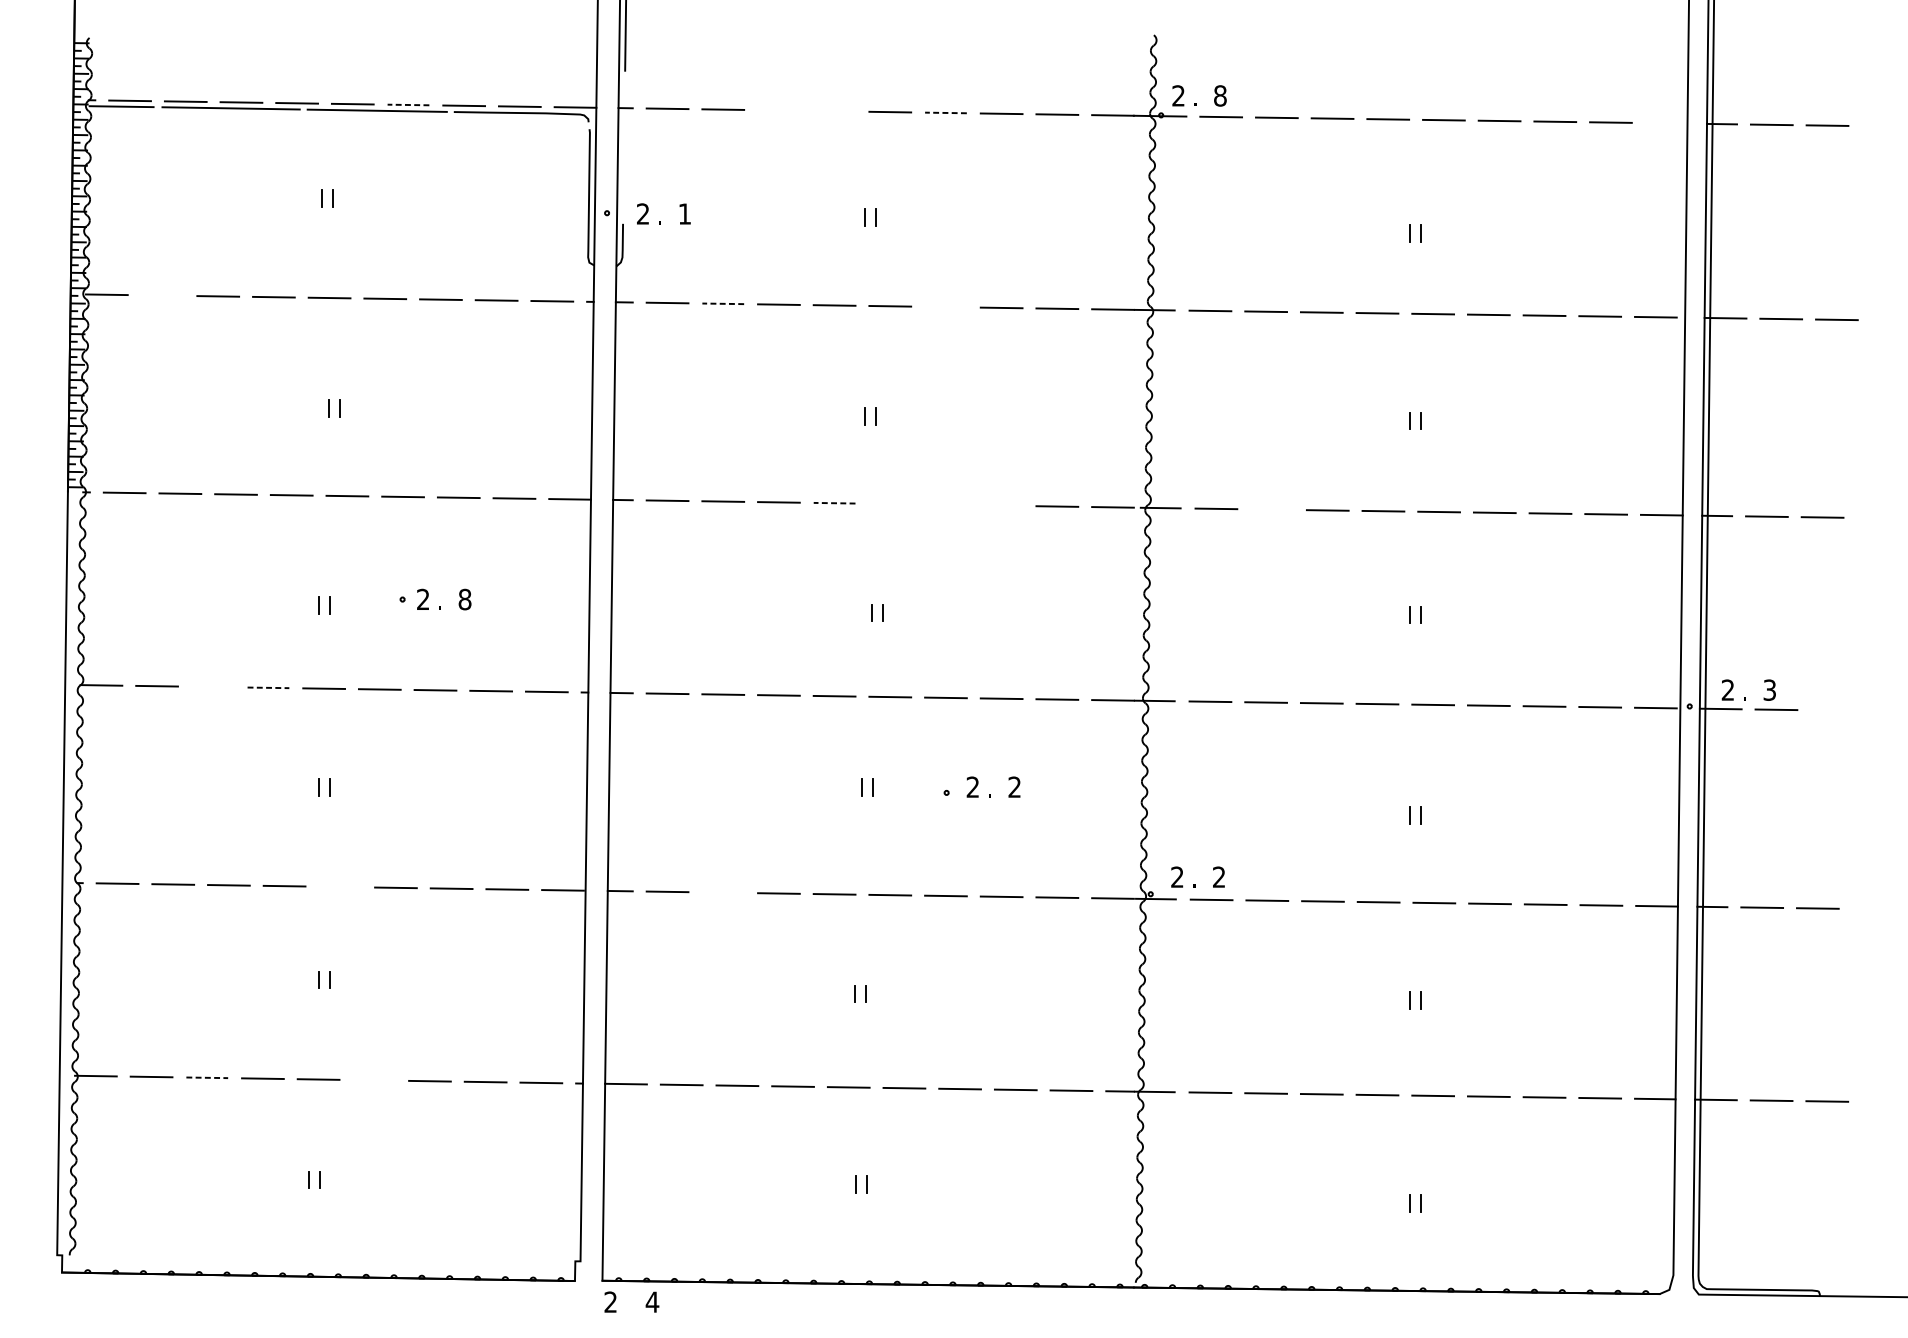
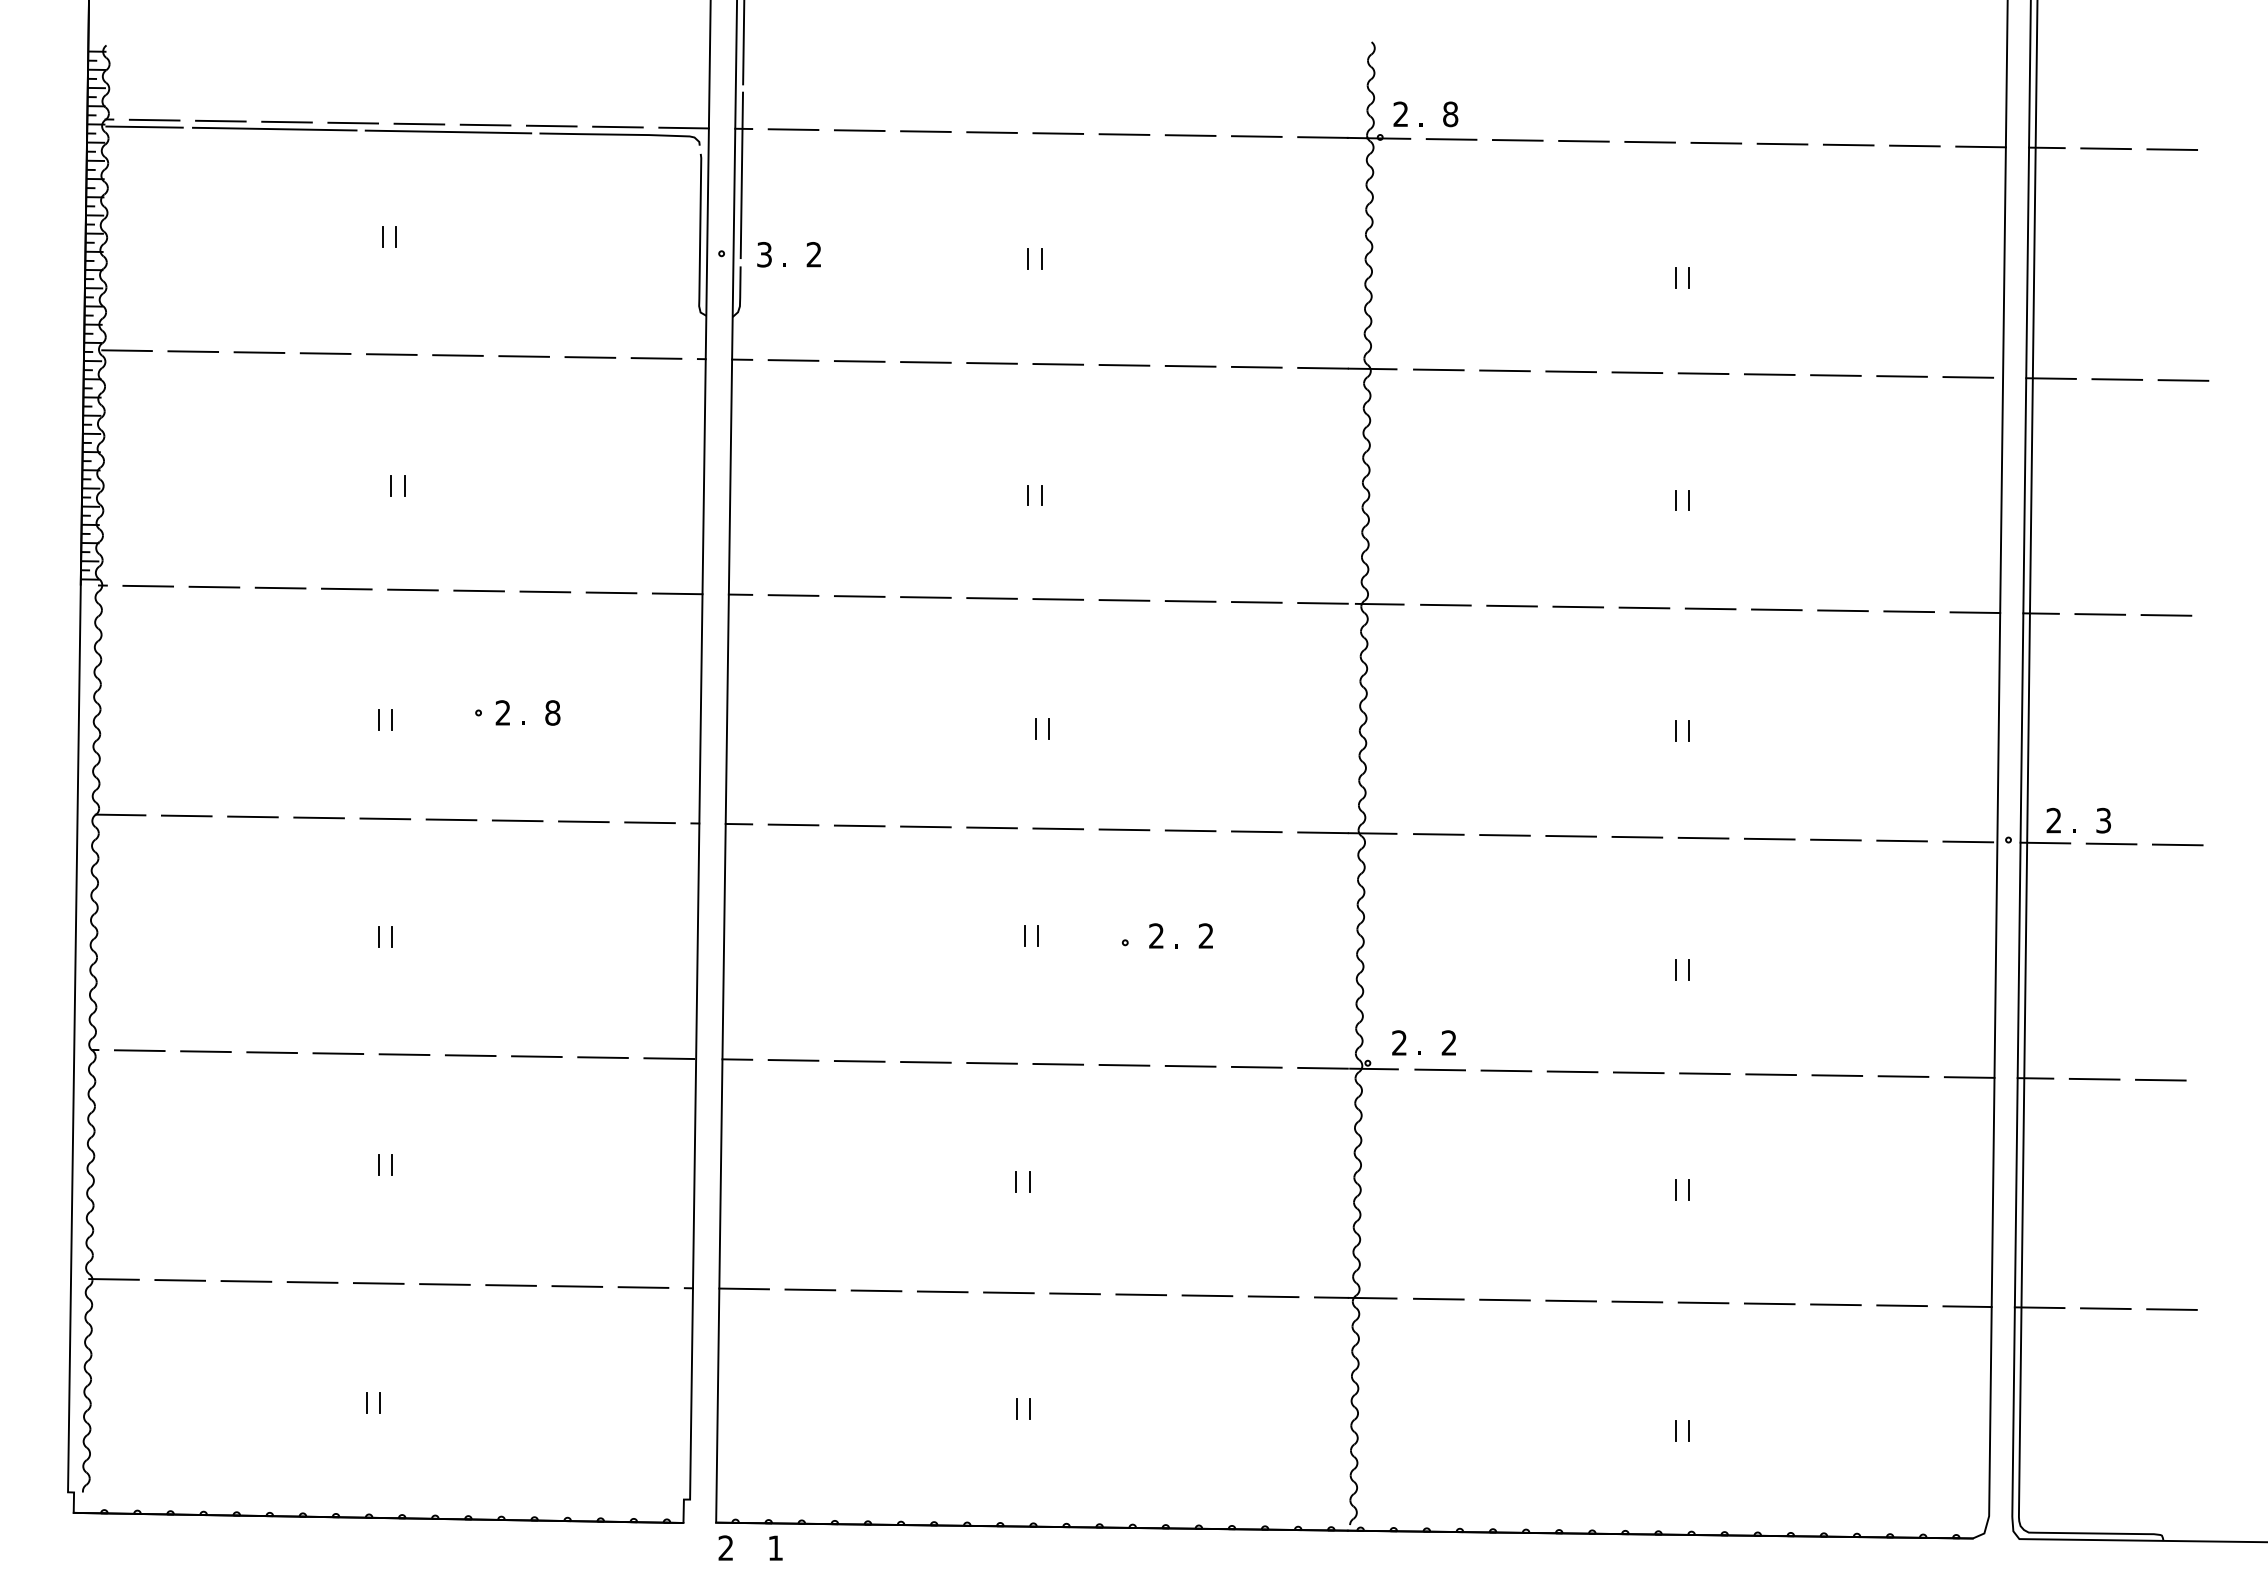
line: (408, 105) -> (485, 125), dashed -> solid
line: (778, 110) -> (925, 131), added
line: (834, 111) -> (991, 132), added
line: (946, 112) -> (1124, 134), dashed -> solid
line: (1666, 122) -> (1980, 146), added
line: (623, 147) -> (741, 175), added
text: (643, 213) -> (764, 254), 2 -> 3
text: (684, 213) -> (813, 254), 1 -> 2
line: (162, 295) -> (193, 351), added
line: (723, 303) -> (859, 361), dashed -> solid
line: (946, 306) -> (1124, 364), added
line: (834, 503) -> (992, 598), dashed -> solid
line: (890, 504) -> (1058, 599), added
line: (946, 504) -> (1124, 600), added
line: (1001, 505) -> (1190, 601), added
line: (1271, 509) -> (1511, 605), added
line: (212, 686) -> (252, 816), added
line: (268, 687) -> (319, 817), dashed -> solid
line: (1831, 710) -> (2177, 844), added
line: (340, 886) -> (404, 1054), added
line: (723, 892) -> (859, 1061), added
line: (207, 1077) -> (246, 1281), dashed -> solid
line: (373, 1080) -> (444, 1284), added
text: (652, 1301) -> (775, 1547), 4 -> 1

